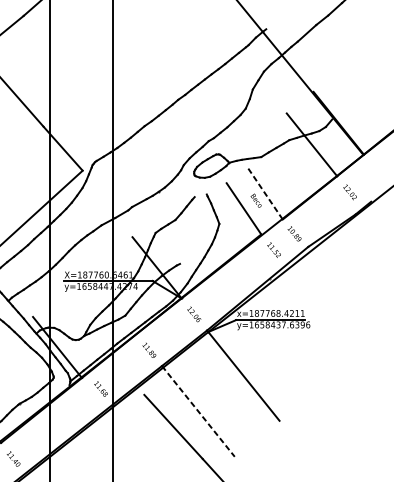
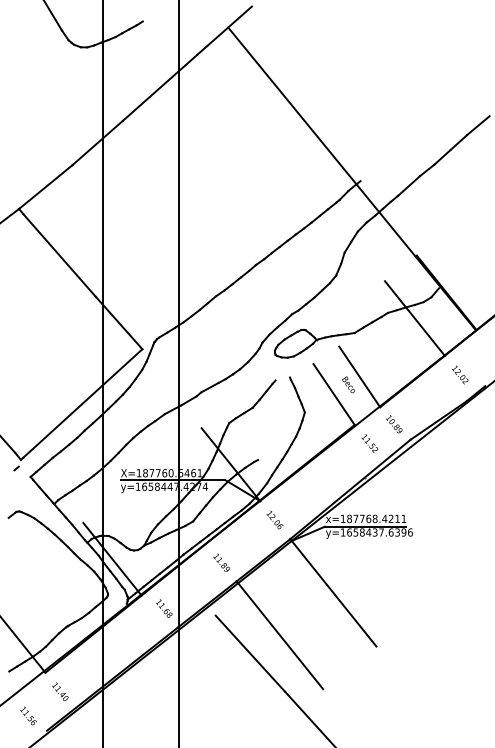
line: (265, 193) -> (359, 376), dashed -> solid
line: (198, 411) -> (280, 635), dashed -> solid

